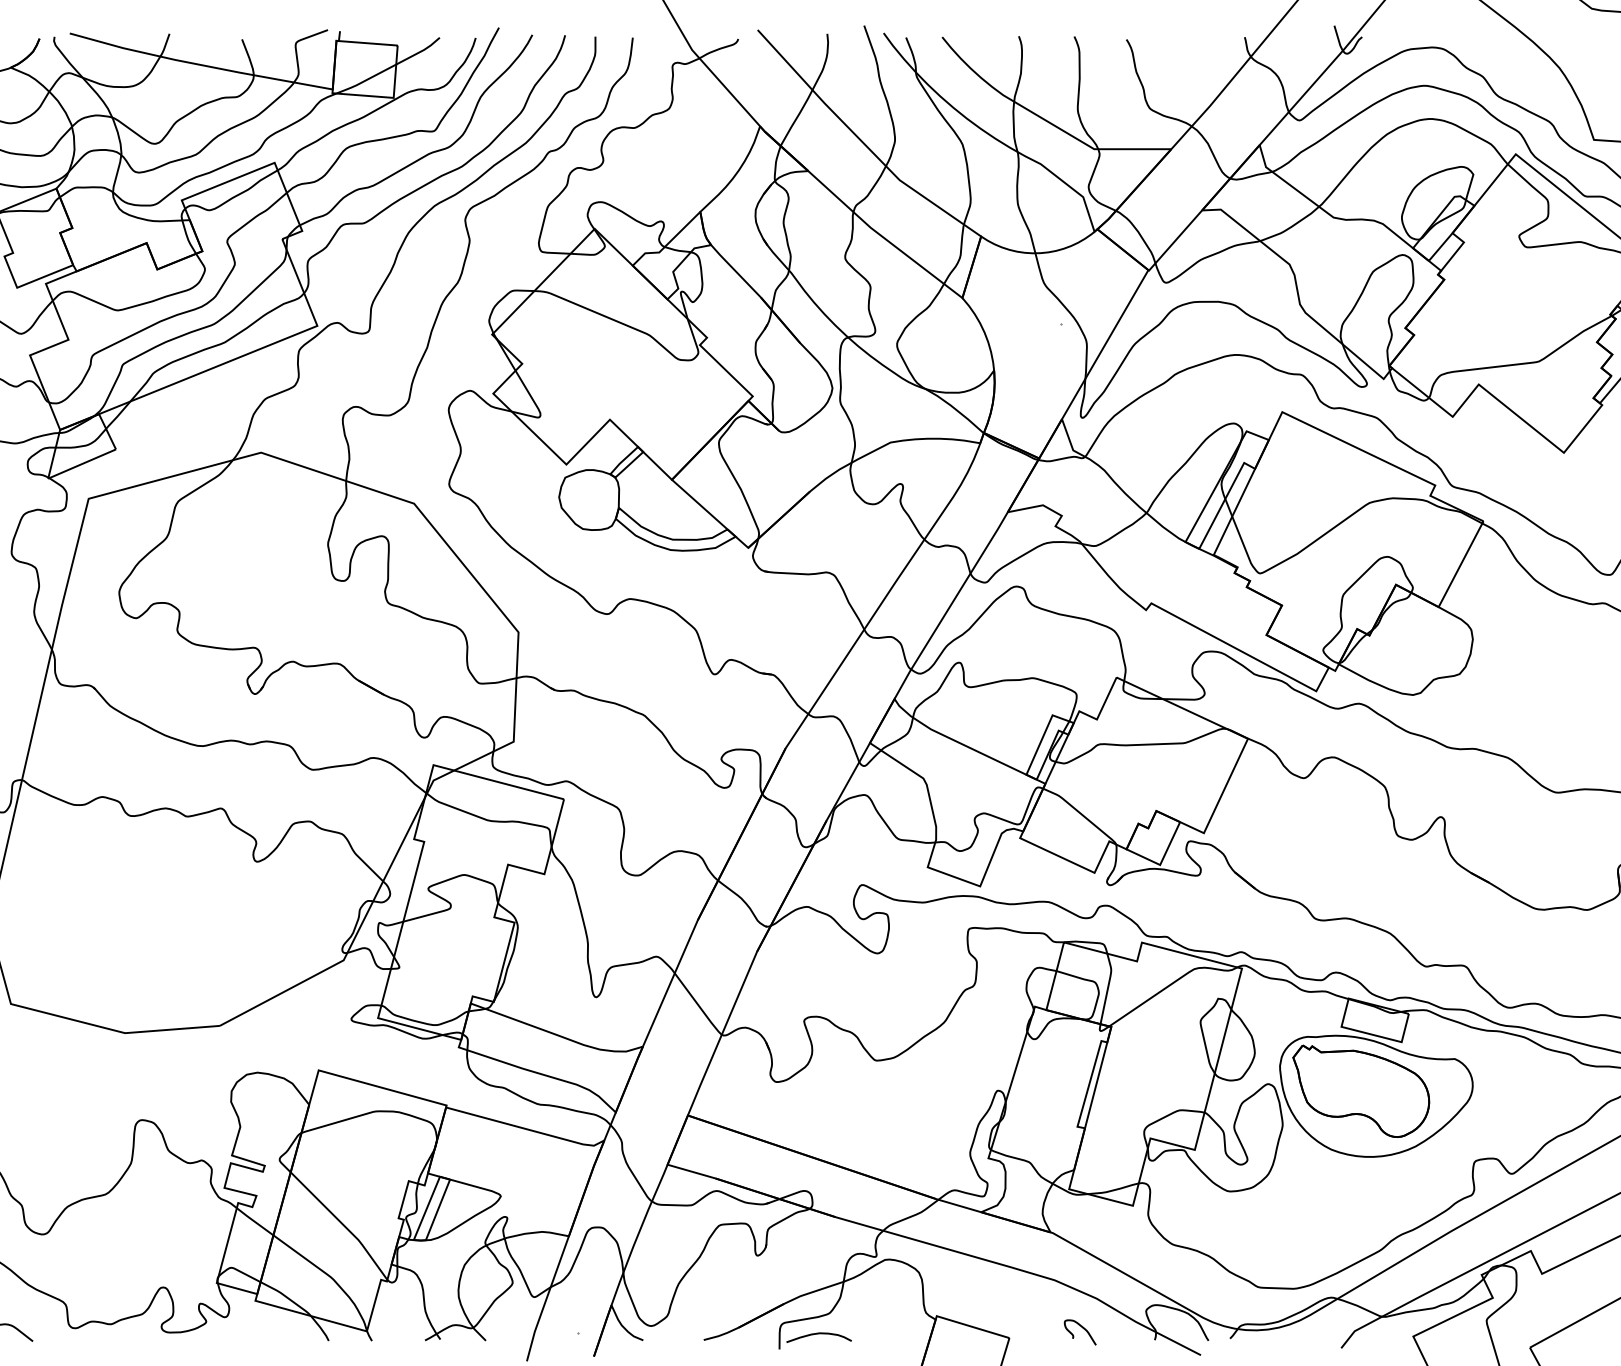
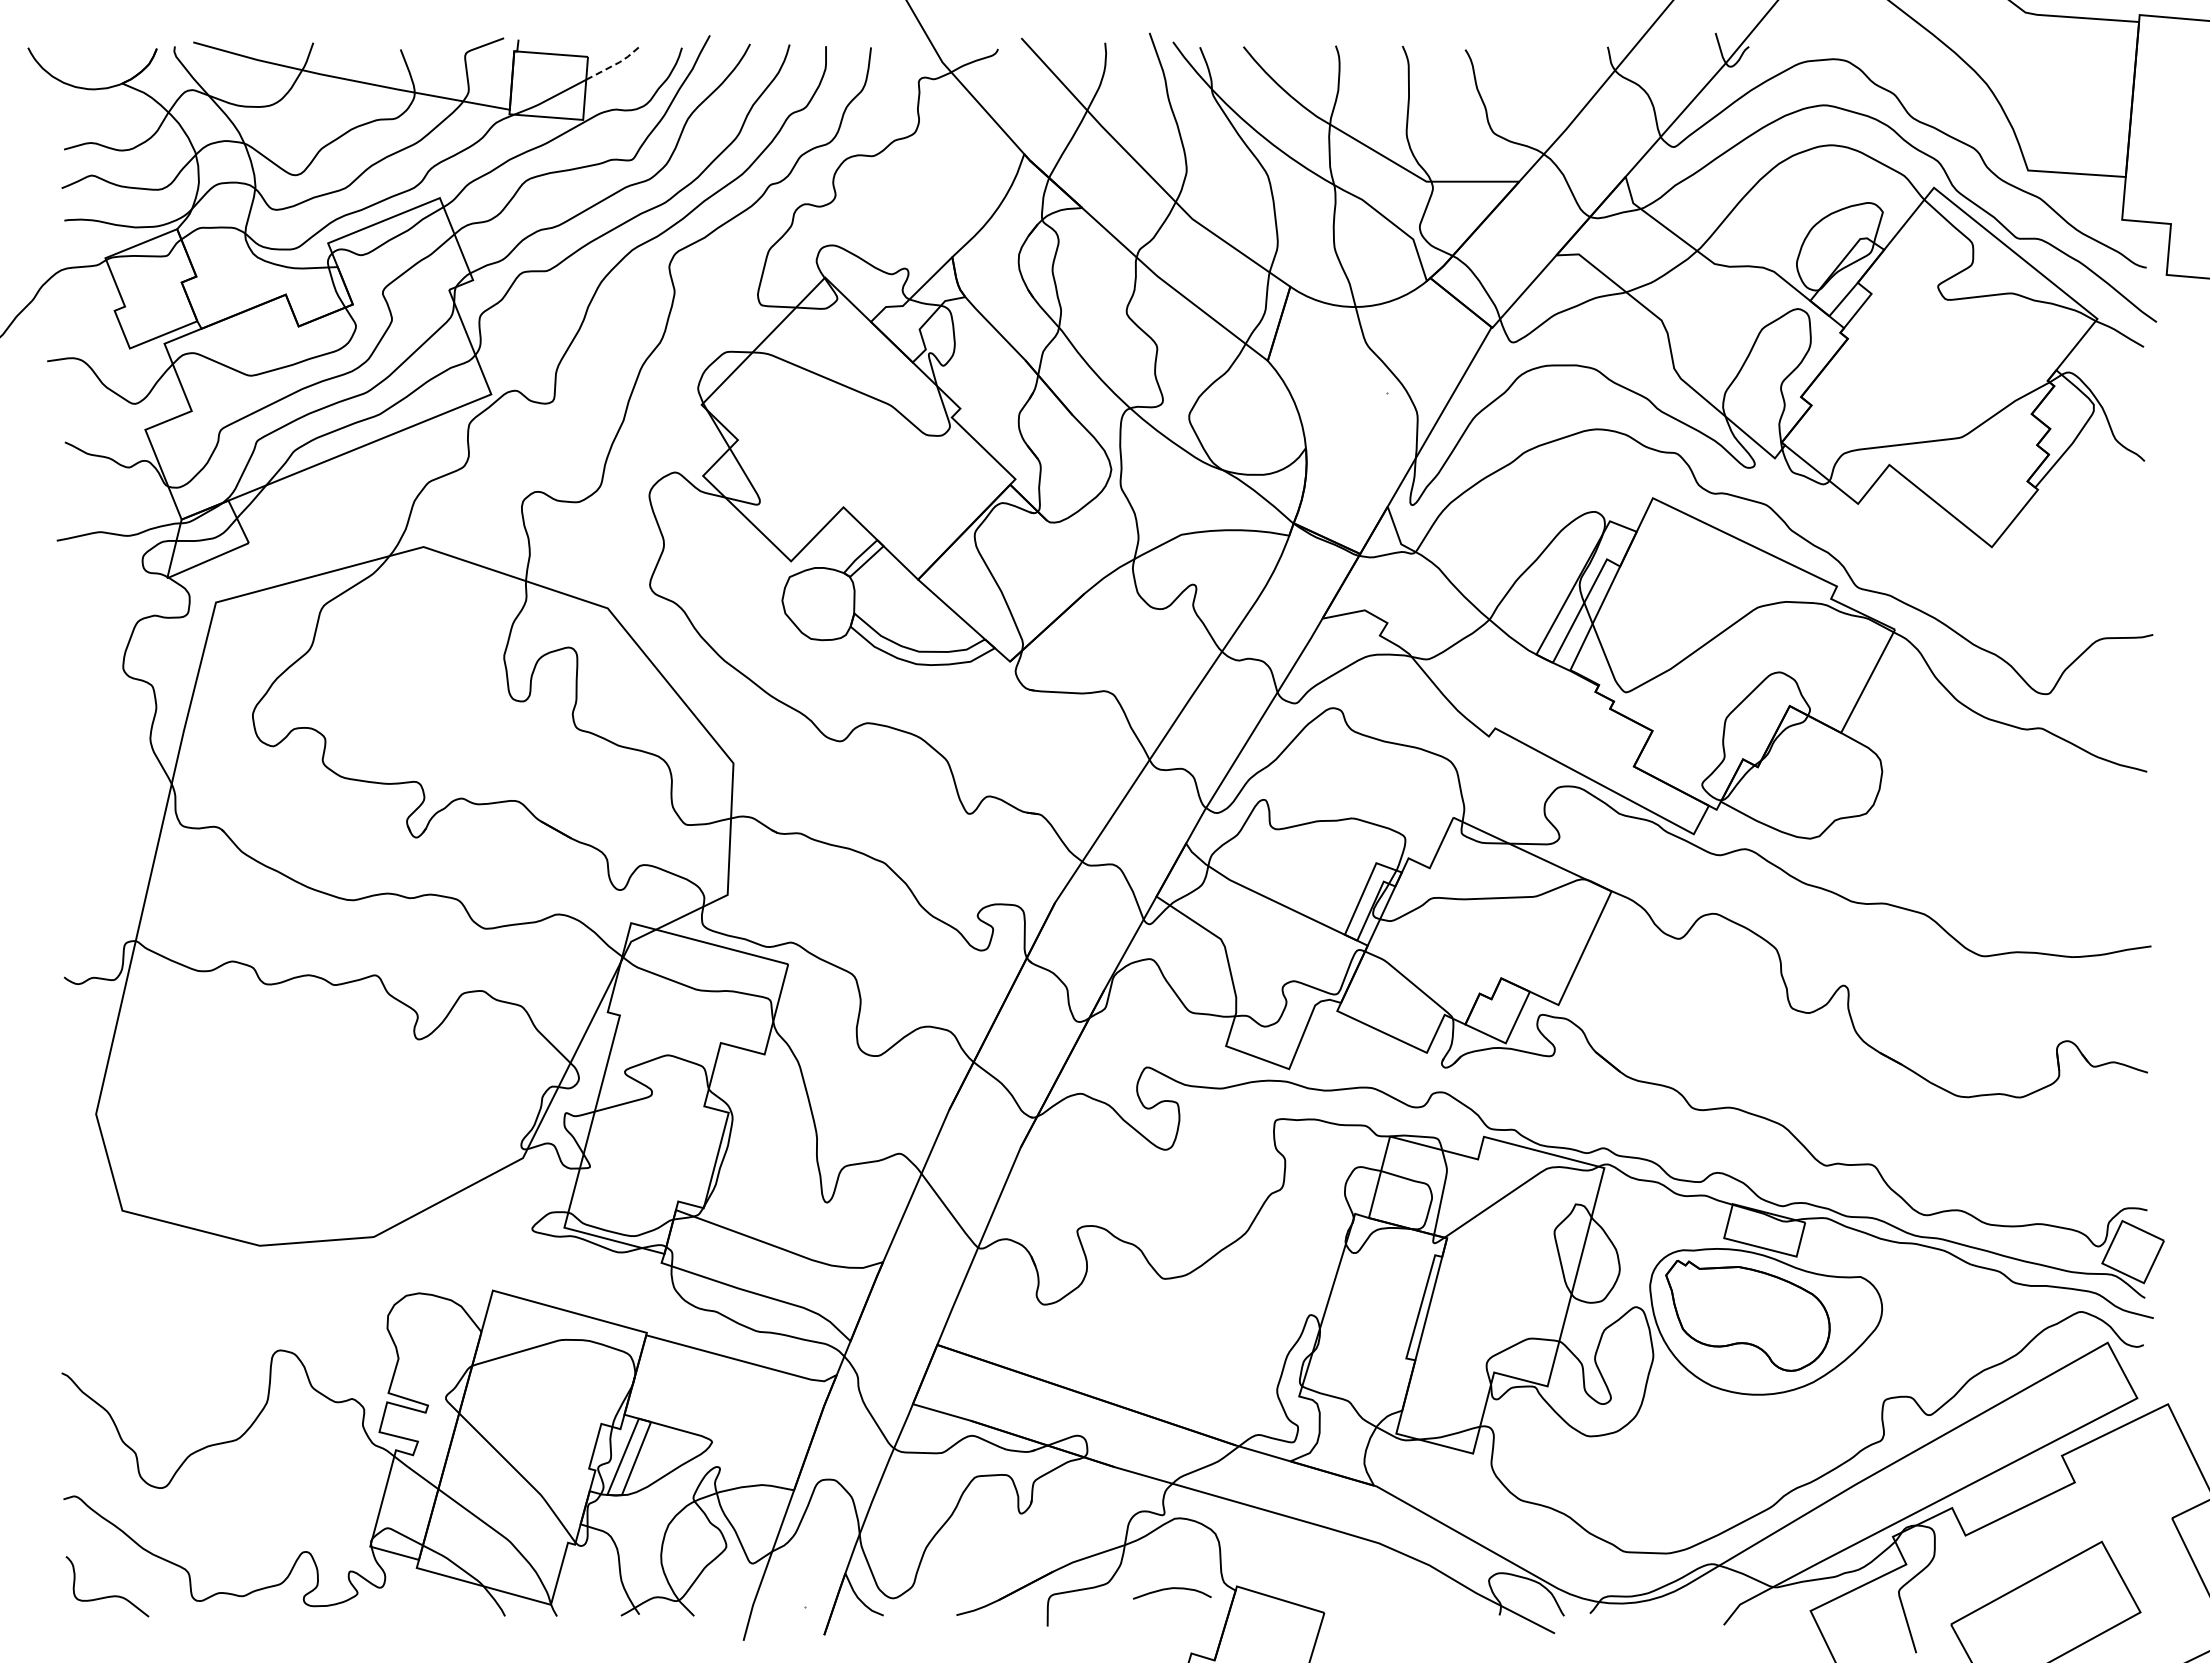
line: (419, 51) -> (614, 64), solid -> dashed
curve: (1082, 1328) -> (1412, 1601), removed
curve: (819, 1334) -> (1172, 1589), moved

